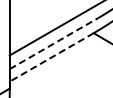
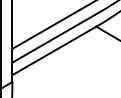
line: (54, 43) -> (57, 36), dashed -> solid
line: (50, 58) -> (53, 51), dashed -> solid

